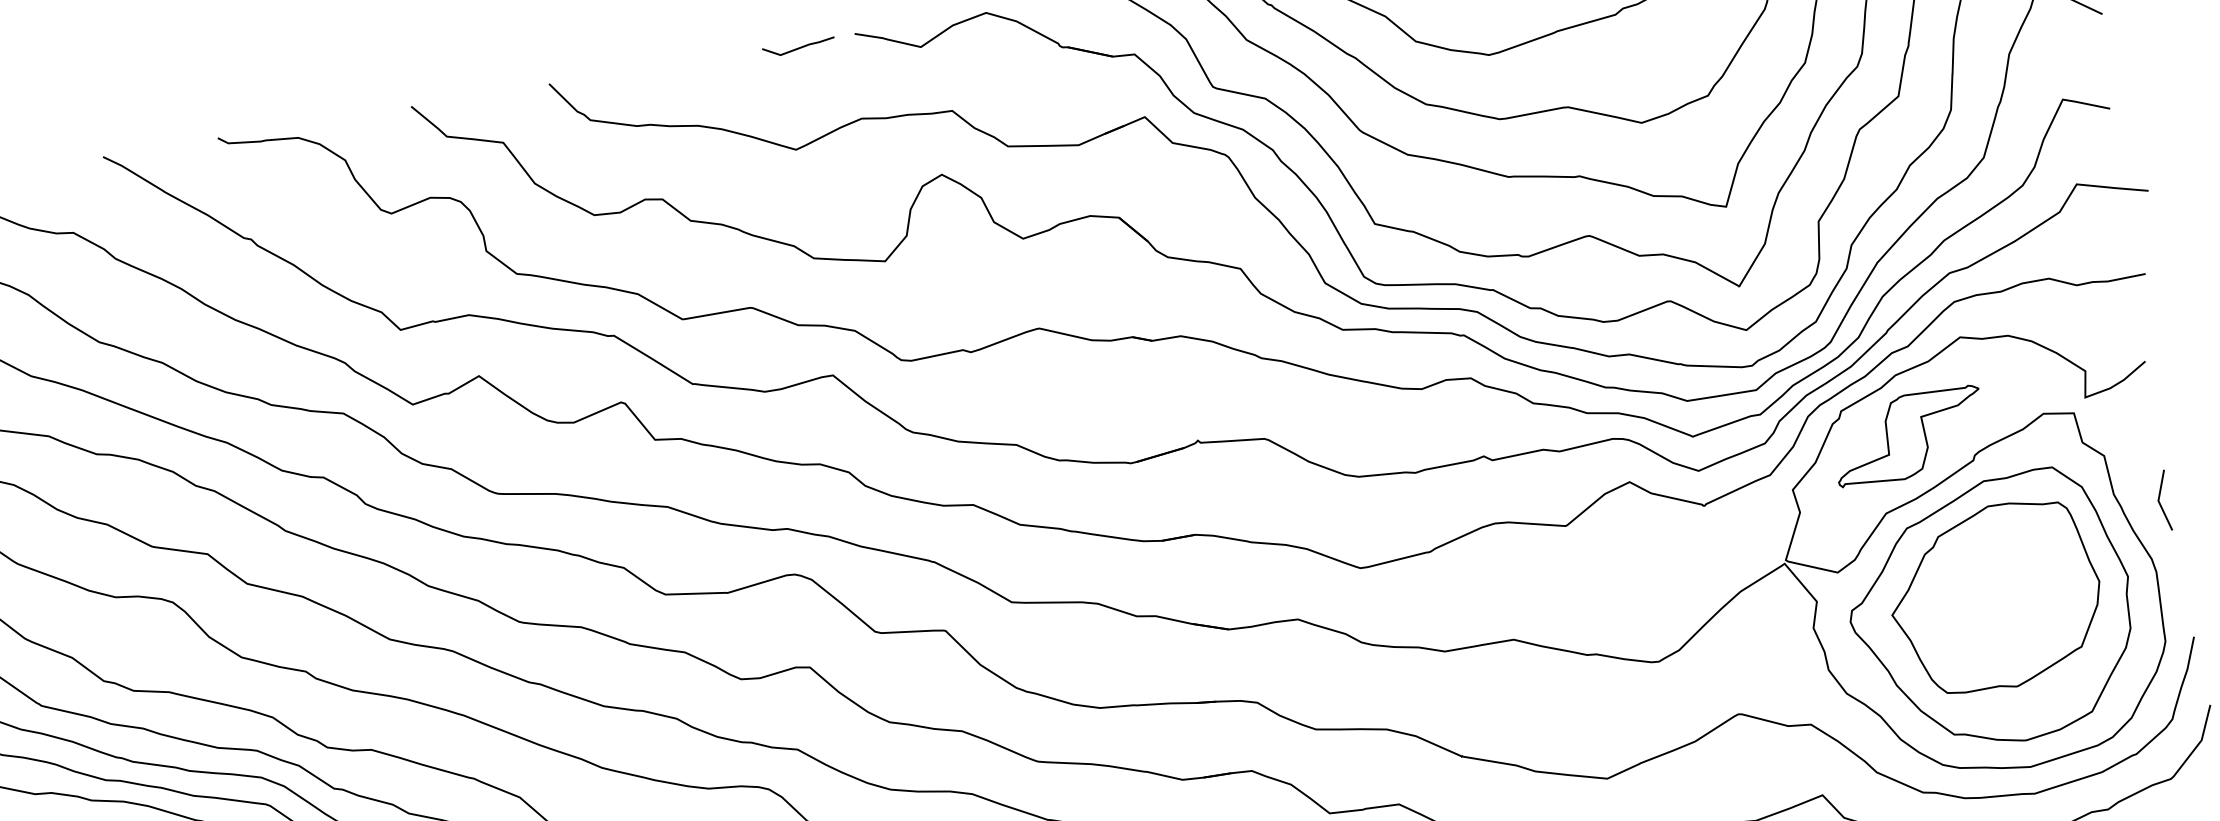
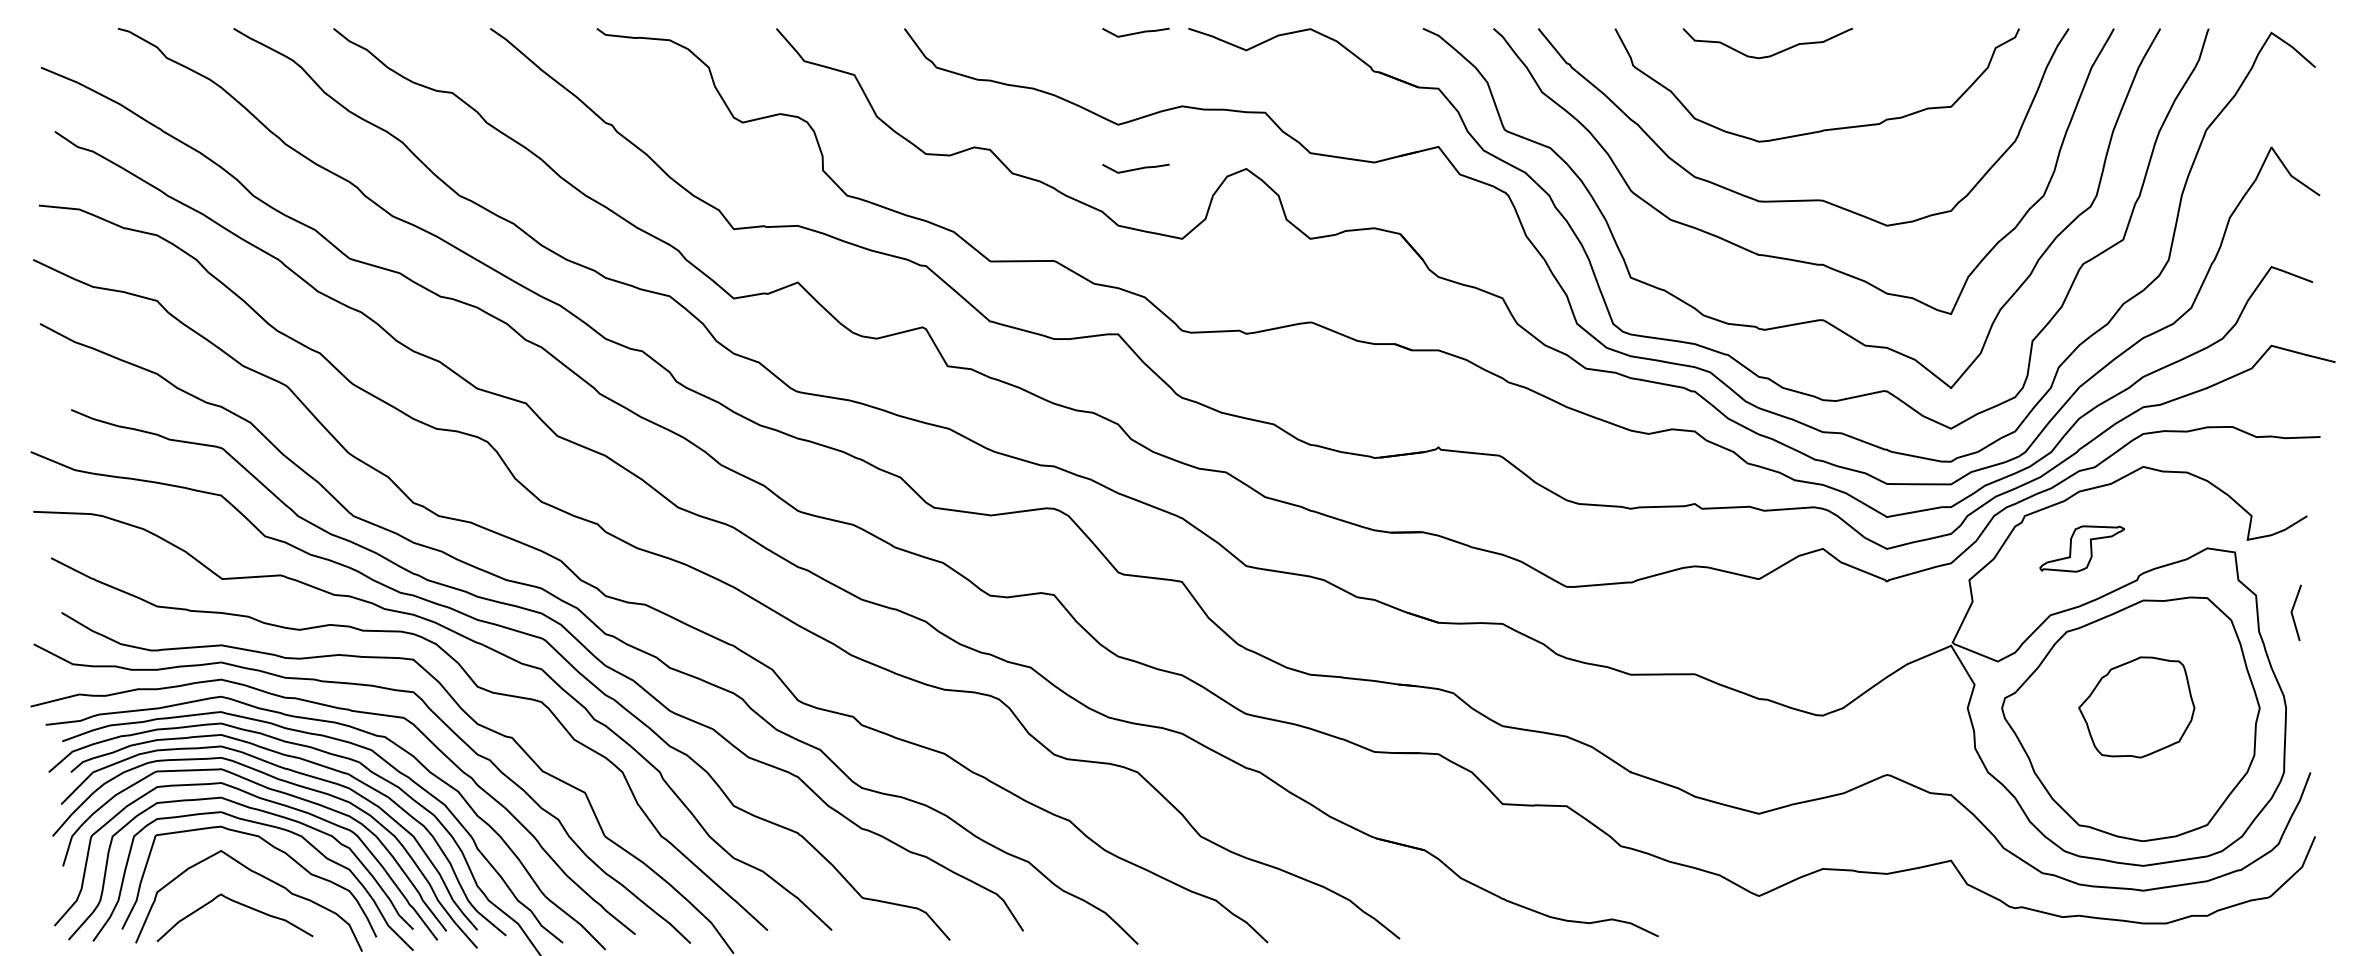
line: (822, 193) -> (1135, 168), added
part: (1909, 435) -> (2082, 548), size x0.6
line: (2160, 498) -> (2293, 610), moved
part: (1995, 597) -> (2136, 707), size x0.6

